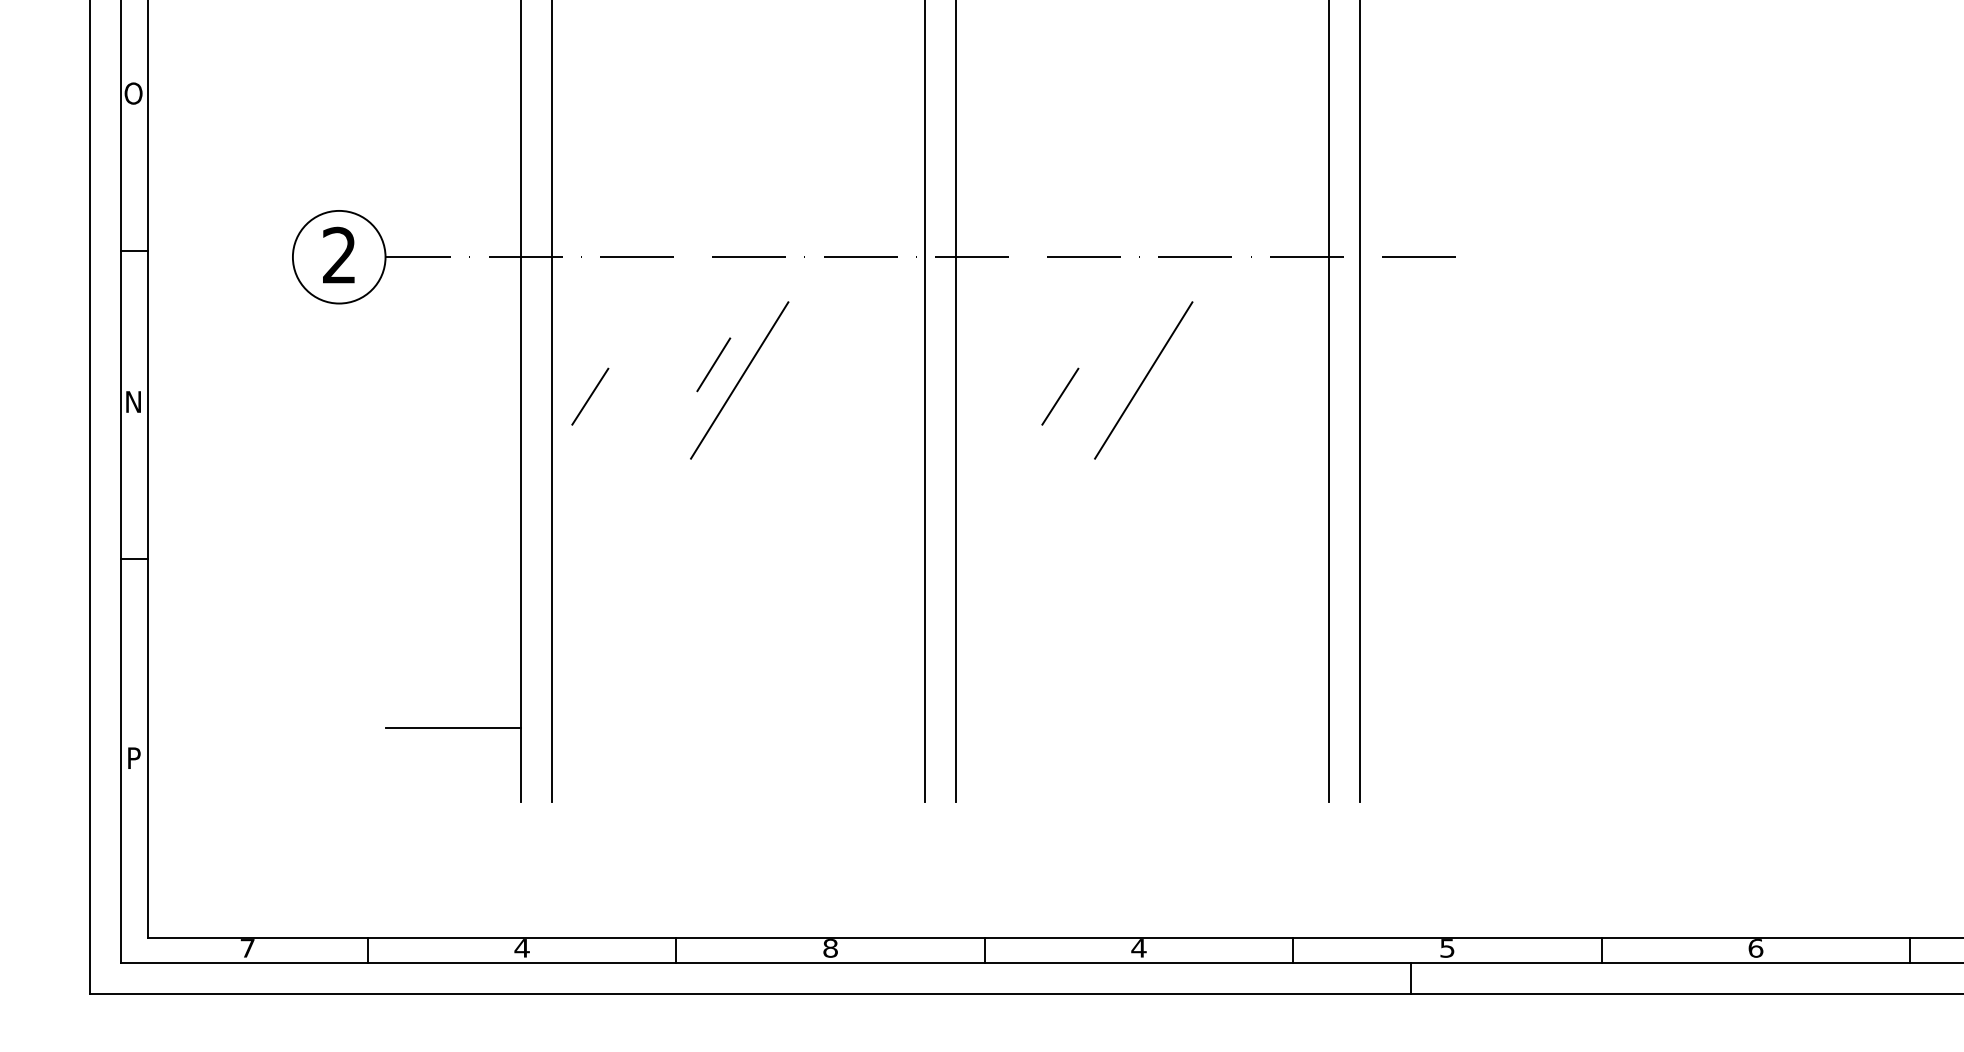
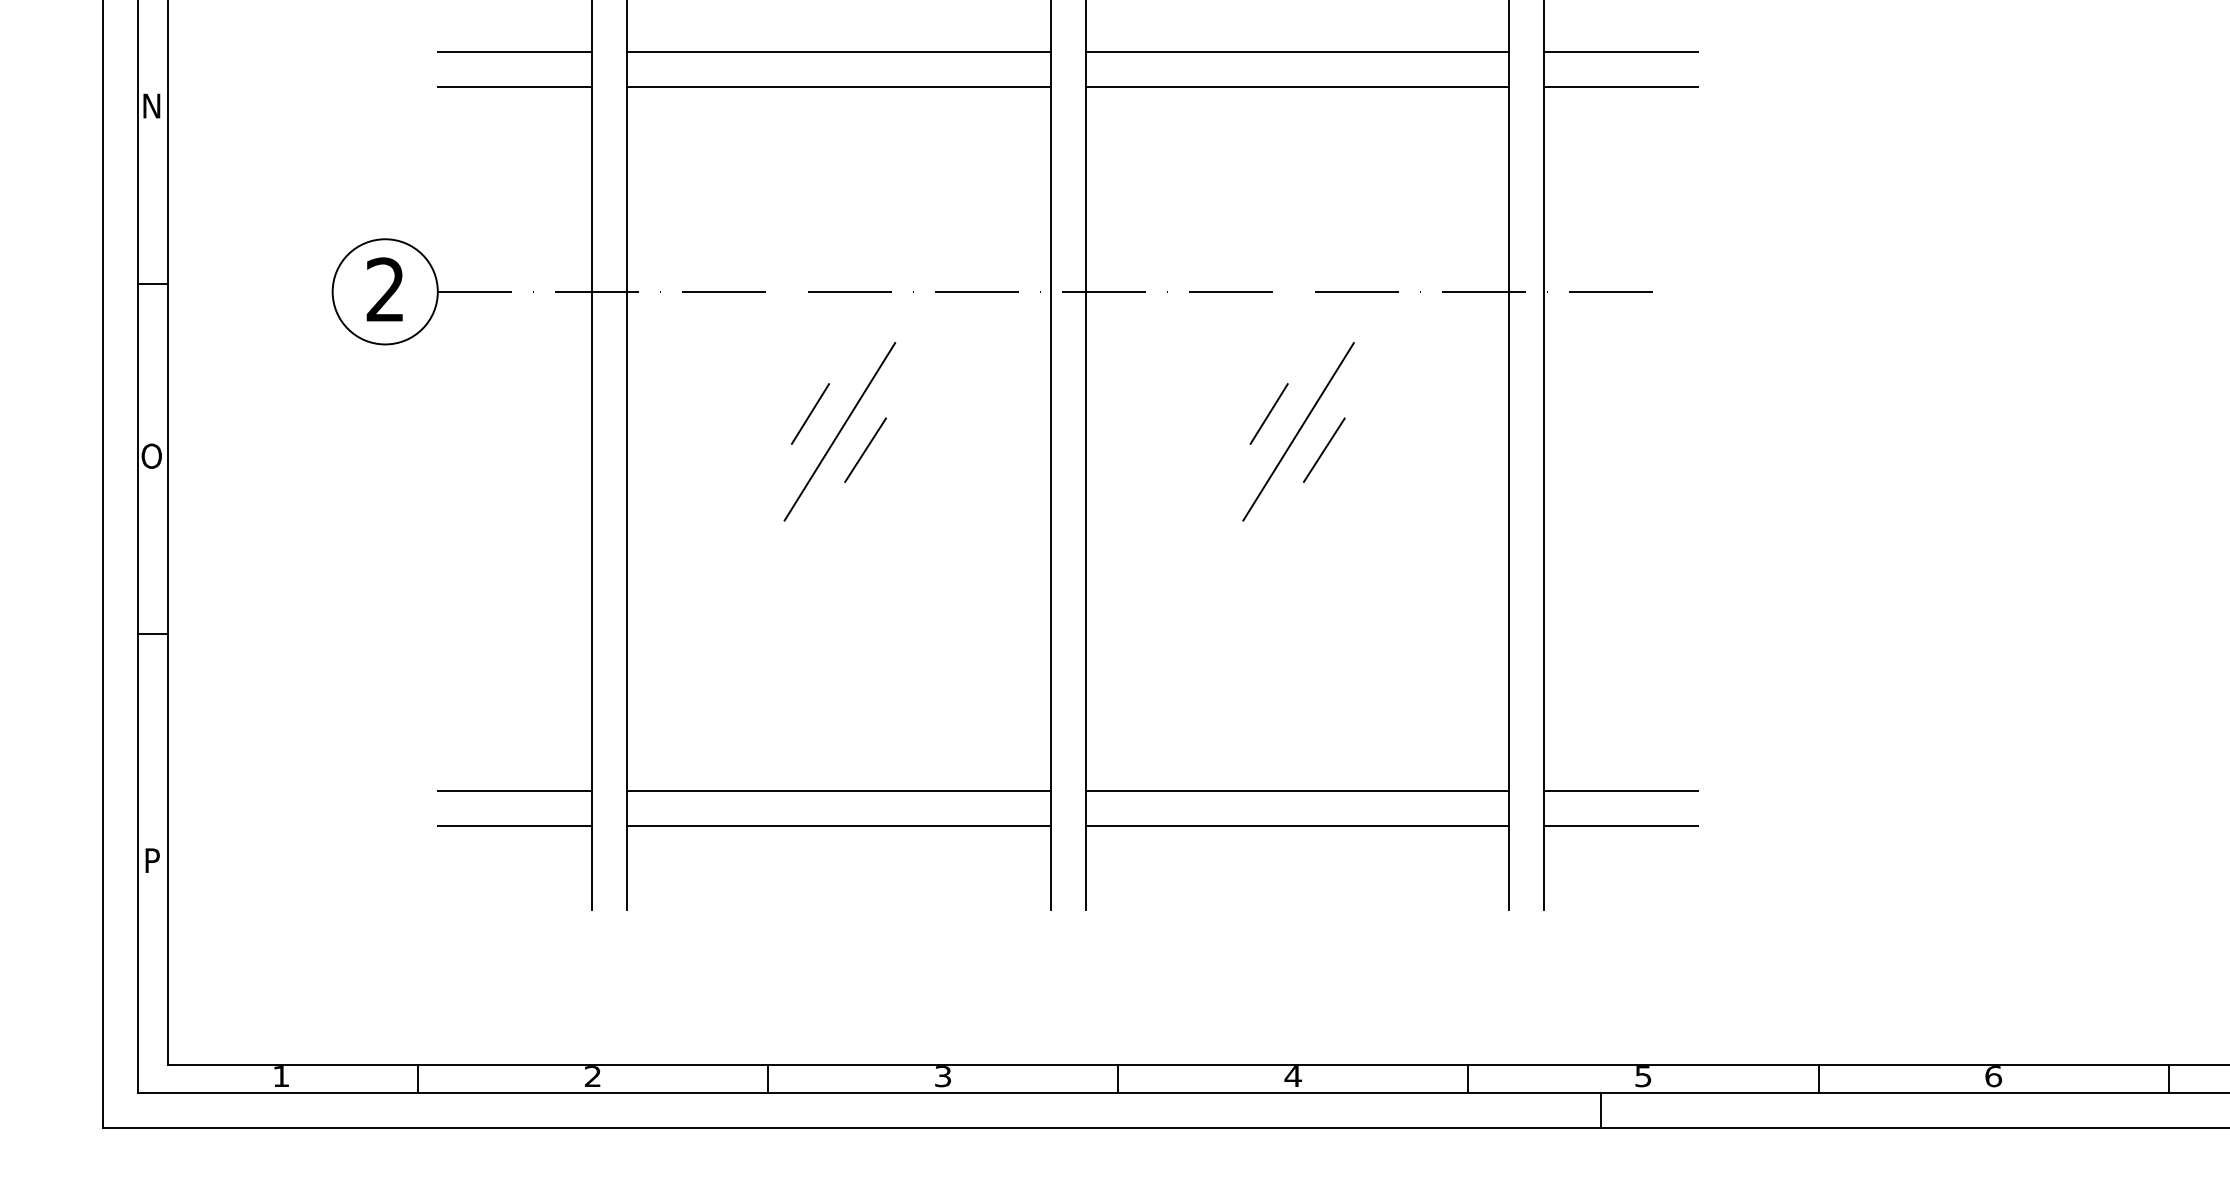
line: (453, 46) -> (514, 52), added
line: (738, 46) -> (838, 52), added
line: (1142, 46) -> (1297, 52), added
line: (1427, 46) -> (1620, 52), added
line: (1142, 76) -> (1297, 86), added
line: (453, 77) -> (514, 87), added
line: (738, 77) -> (838, 87), added
line: (1427, 77) -> (1620, 87), added
text: (133, 93) -> (151, 105), O -> N
line: (1117, 364) -> (1268, 413), added
line: (590, 396) -> (865, 449), moved
line: (1060, 396) -> (1324, 449), moved
text: (133, 401) -> (151, 455), N -> O
line: (453, 697) -> (514, 791), added
line: (738, 697) -> (838, 791), added
line: (1142, 697) -> (1297, 791), added
line: (1427, 697) -> (1620, 791), added
line: (738, 727) -> (838, 825), added
line: (1142, 727) -> (1297, 825), added
line: (1427, 727) -> (1620, 825), added
text: (247, 948) -> (281, 1076), 7 -> 1
text: (521, 948) -> (592, 1076), 4 -> 2
text: (830, 948) -> (943, 1076), 8 -> 3

